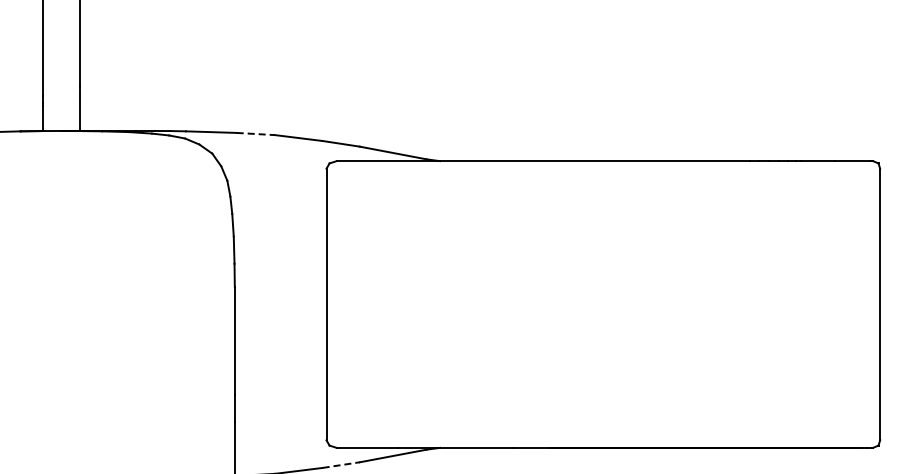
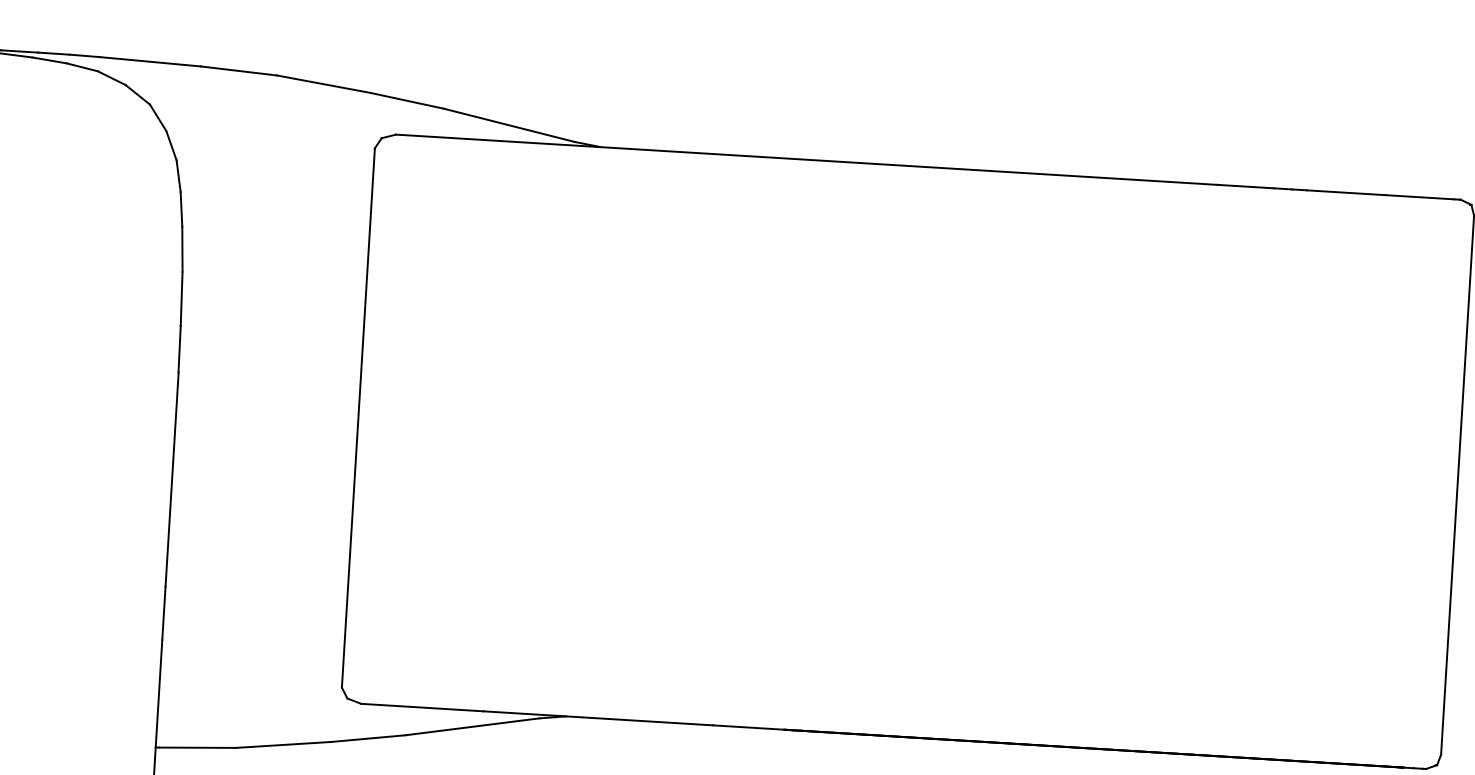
line: (256, 134) -> (240, 71), dashed -> solid
line: (341, 465) -> (368, 739), dashed -> solid

